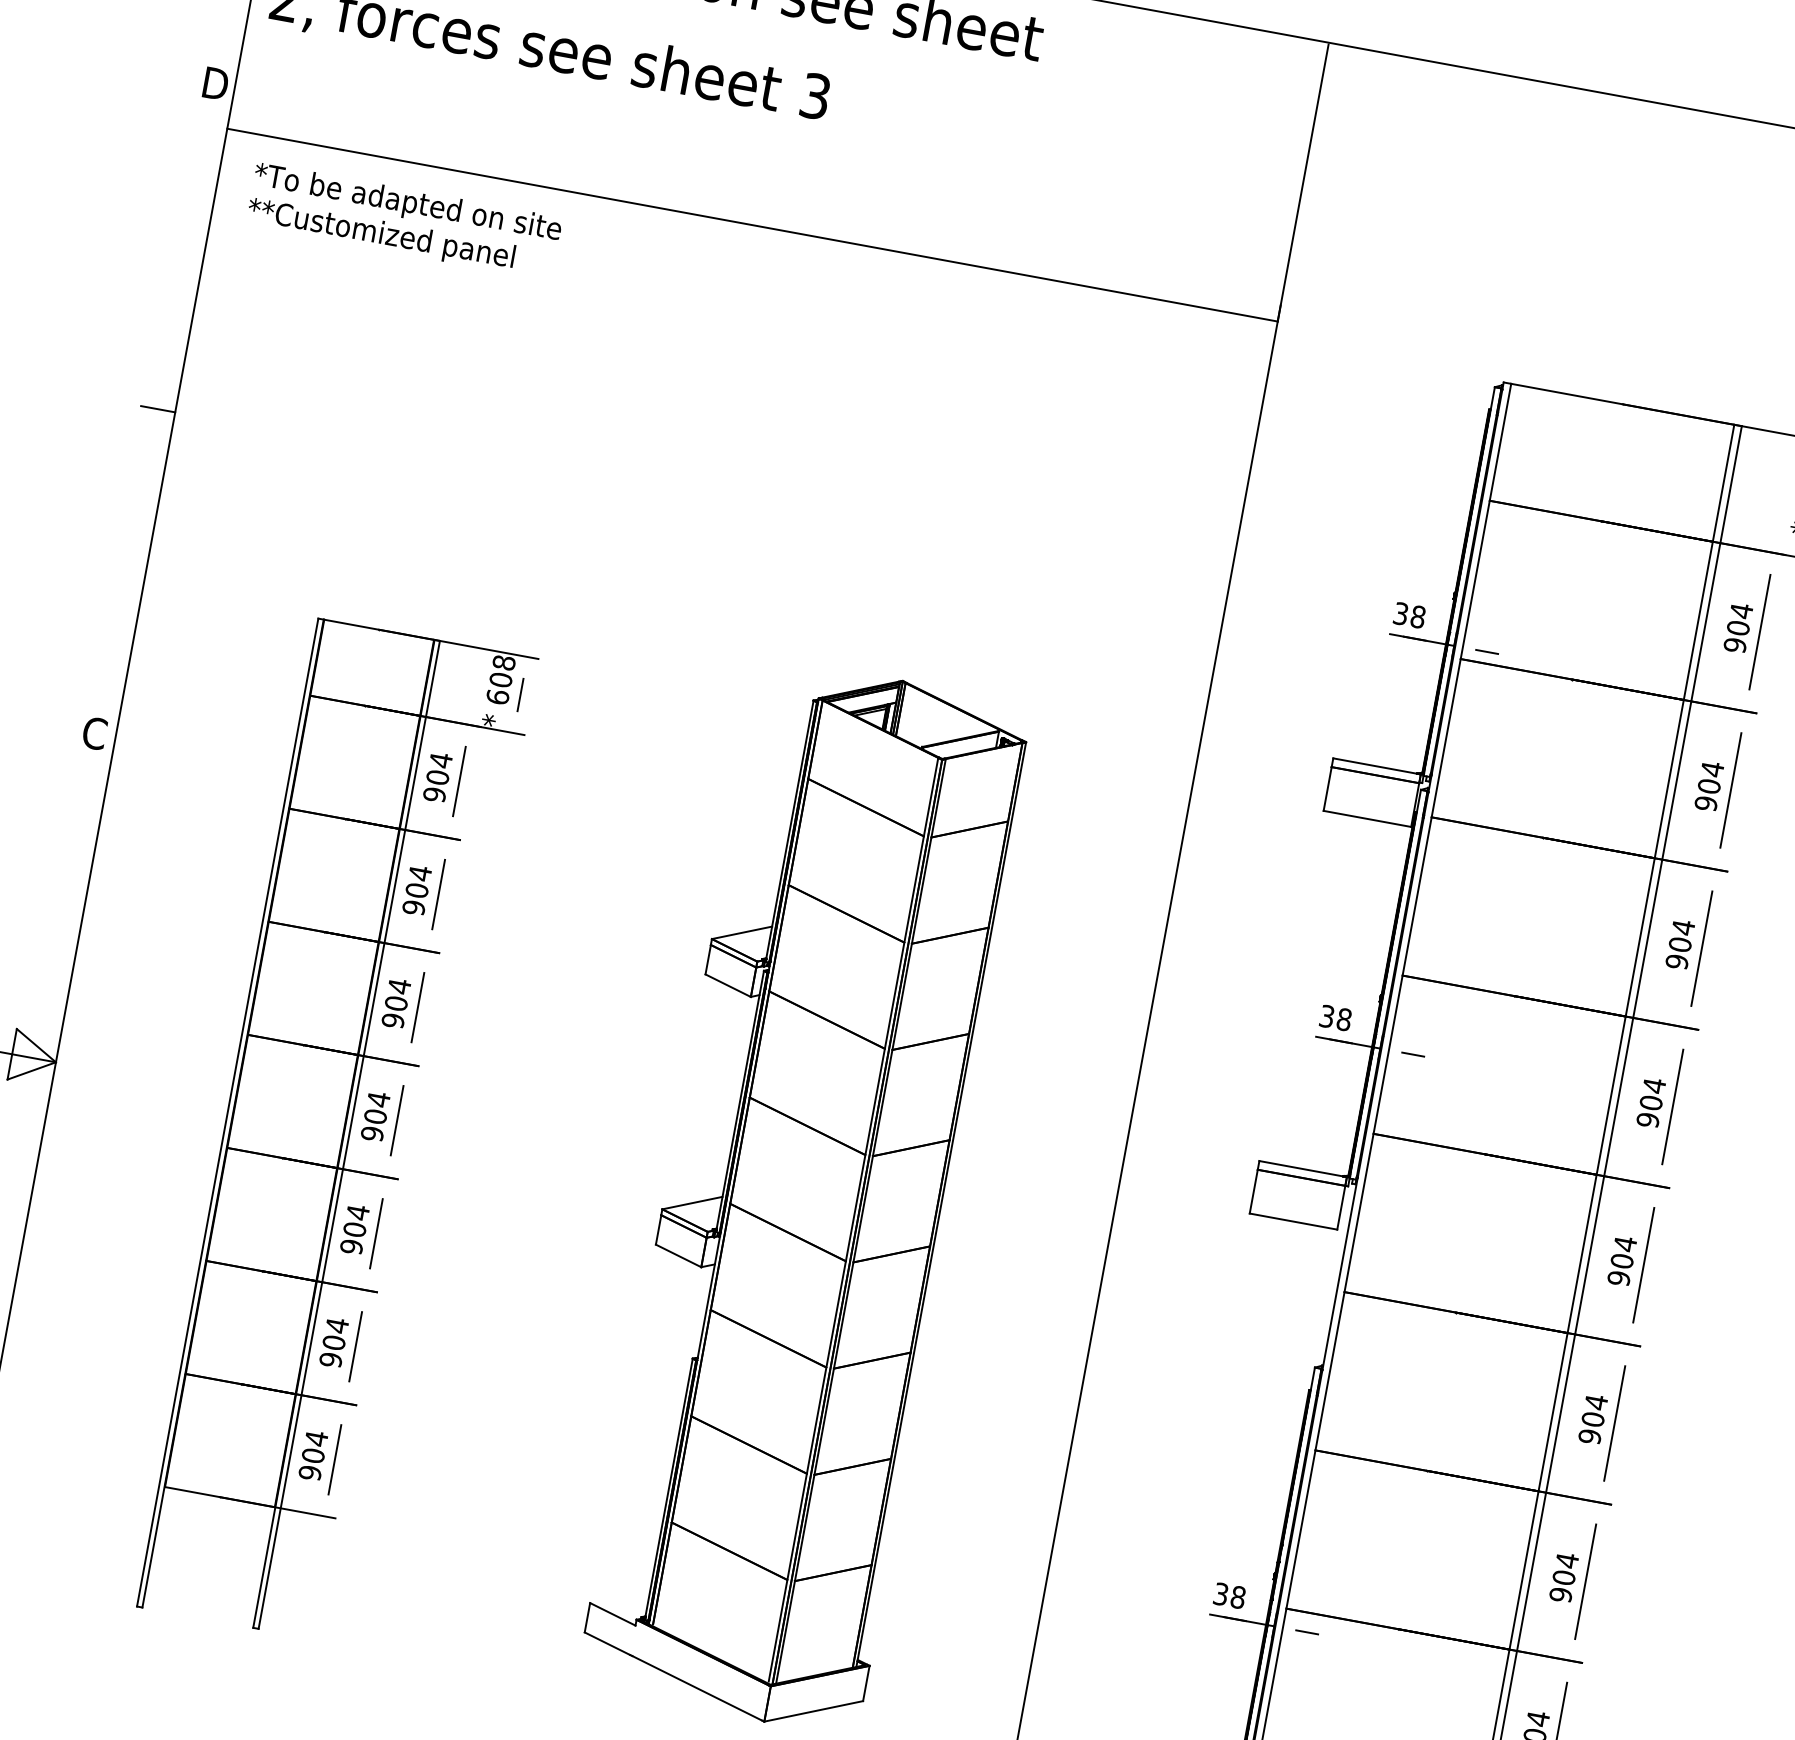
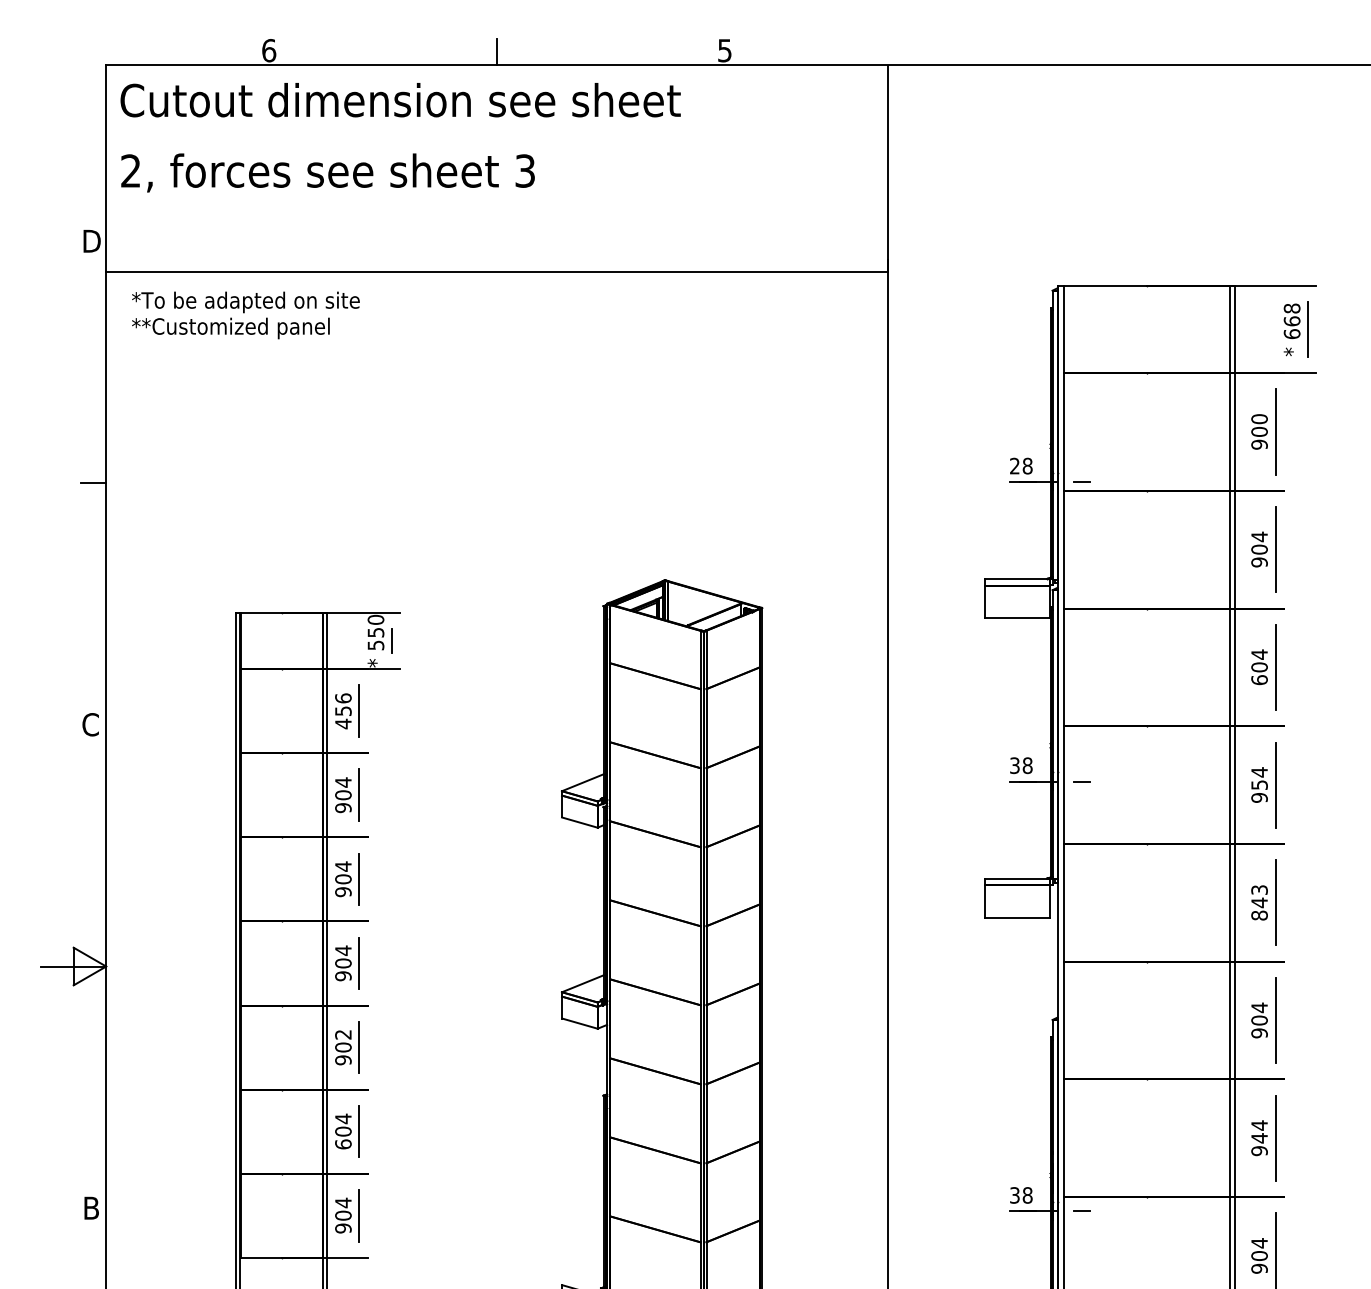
text: (1741, 611) -> (1259, 419), 904 -> 900
text: (1400, 614) -> (1014, 466), 38 -> 28
text: (500, 679) -> (375, 632), 608 -> 550
text: (437, 778) -> (343, 711), 904 -> 456
text: (1676, 962) -> (1259, 680), 904 -> 604
text: (1651, 1103) -> (1259, 785), 904 -> 954
text: (358, 1212) -> (343, 1034), 904 -> 902
text: (1622, 1260) -> (1259, 902), 904 -> 843
text: (331, 1360) -> (343, 1144), 904 -> 604
text: (1563, 1578) -> (1259, 1138), 904 -> 944

